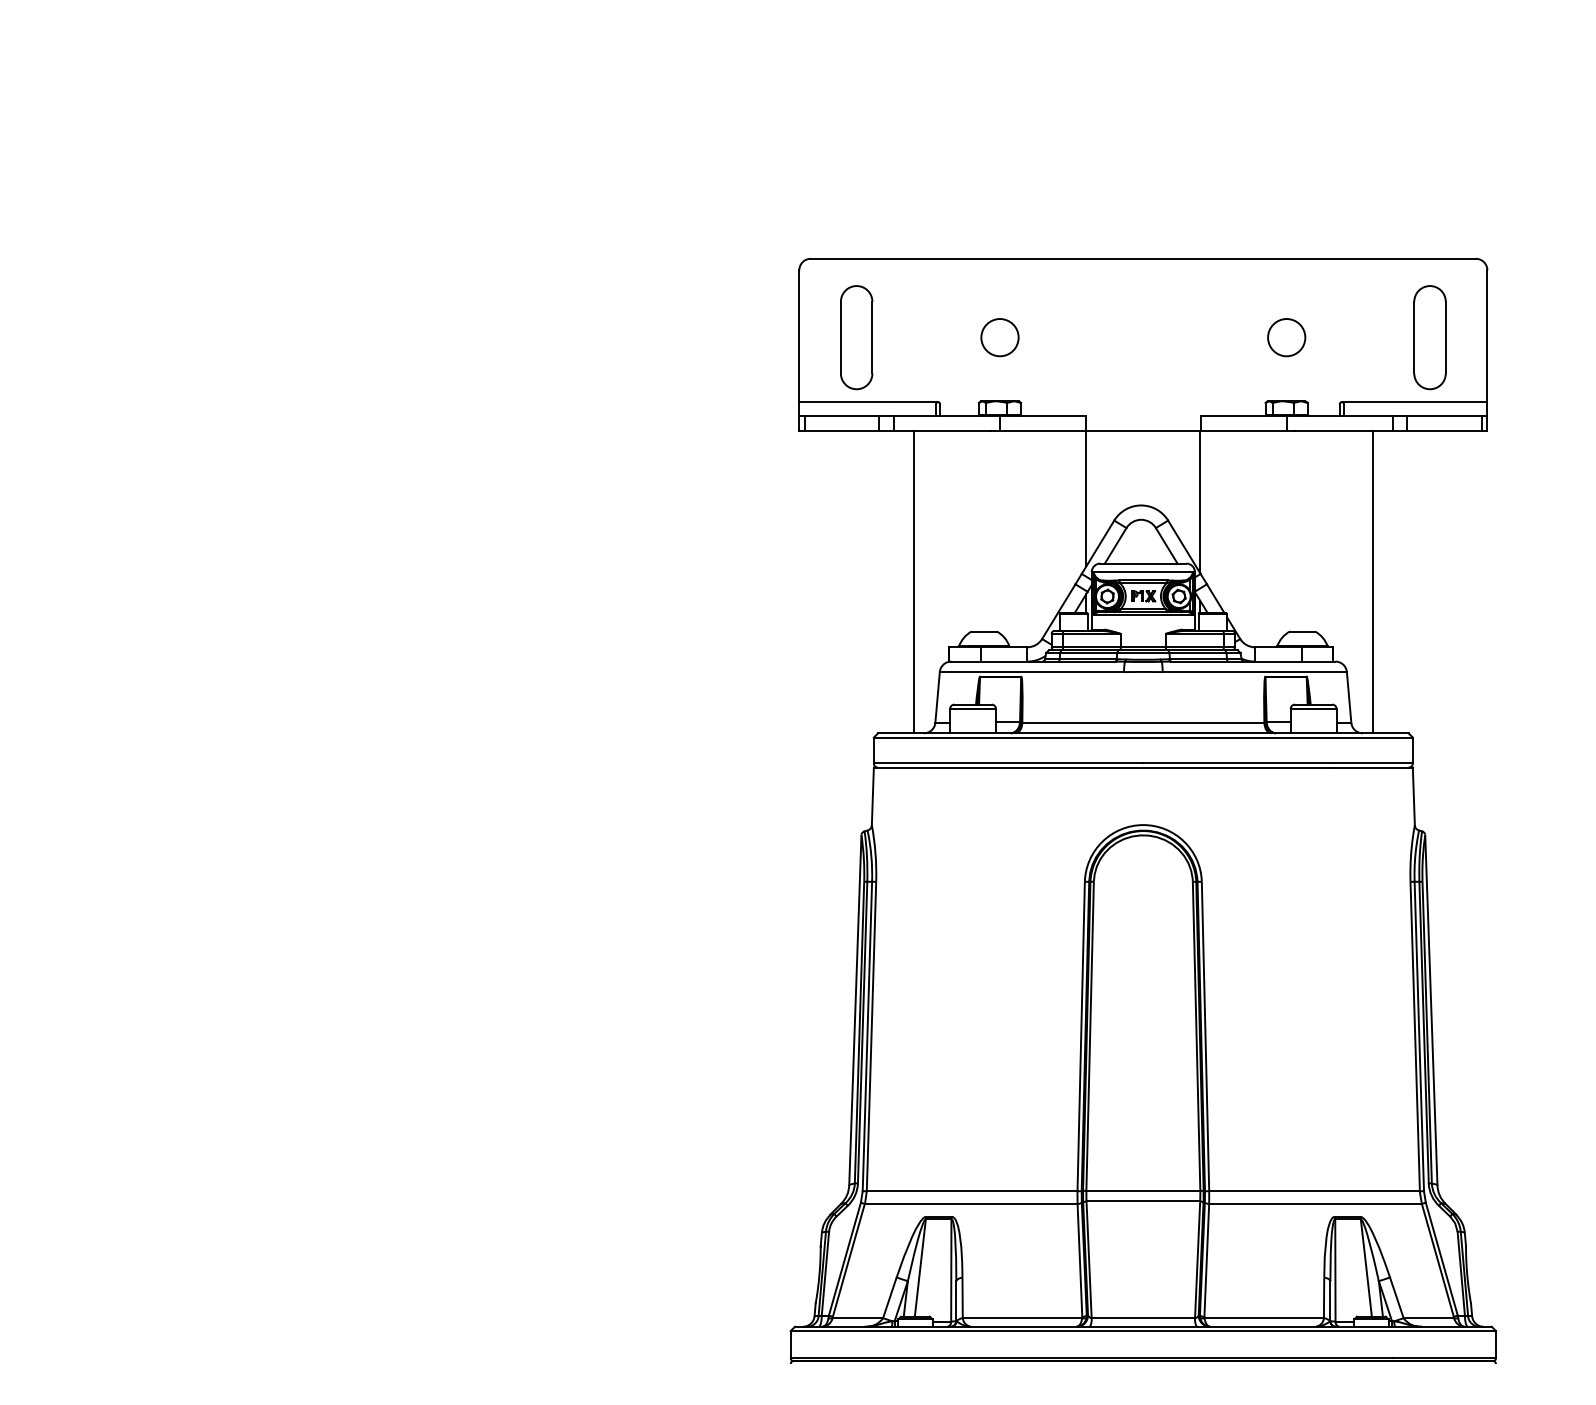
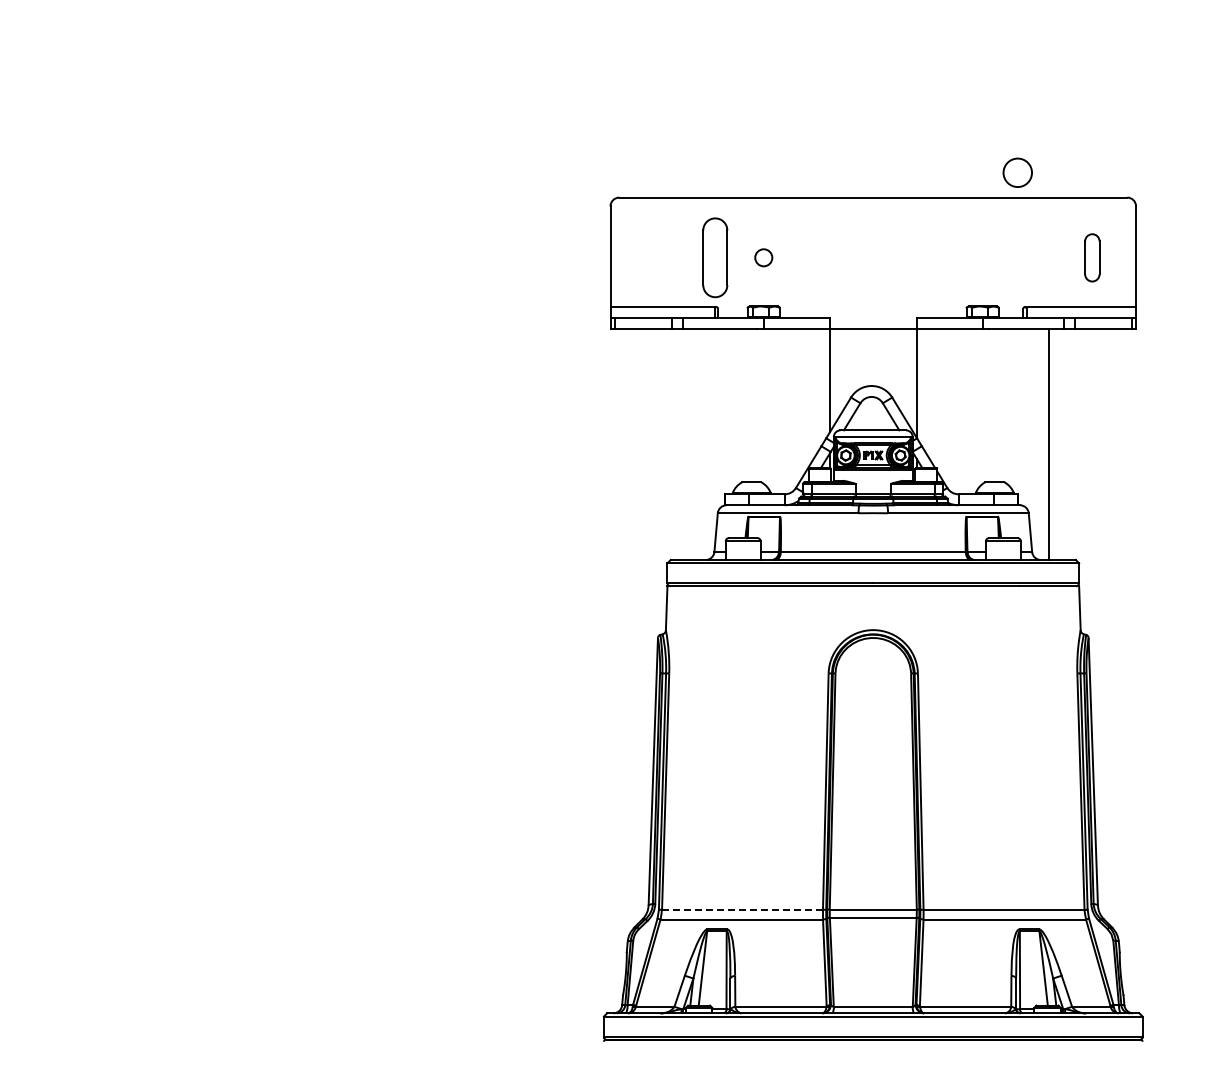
part: (856, 337) -> (715, 257), moved
circle: (999, 337) -> (763, 257), size x0.6
circle: (1286, 337) -> (1017, 172), moved
part: (1430, 337) -> (1092, 257), size x0.6
line: (913, 582) -> (697, 444), removed
line: (973, 1190) -> (743, 909), solid -> dashed

